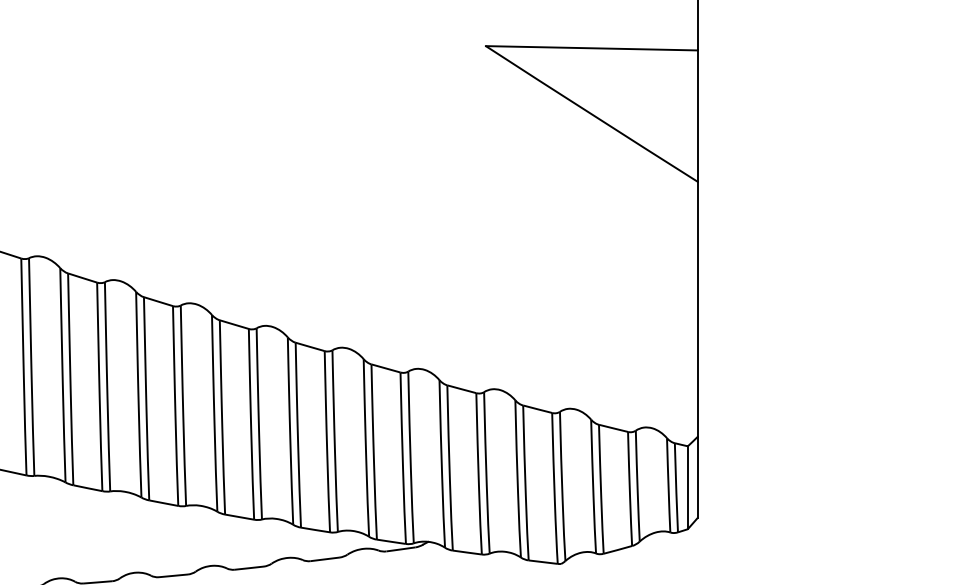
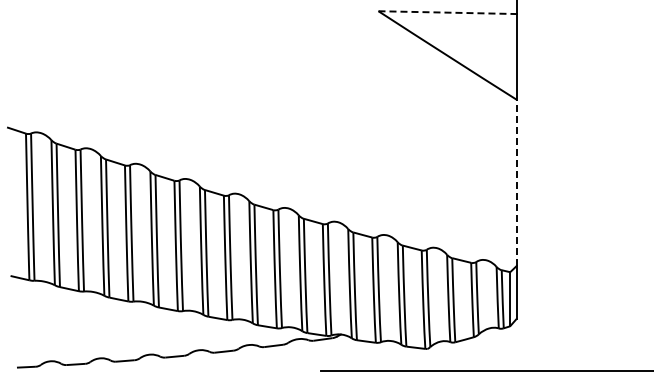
line: (593, 48) -> (448, 12), solid -> dashed
line: (697, 308) -> (516, 182), solid -> dashed

